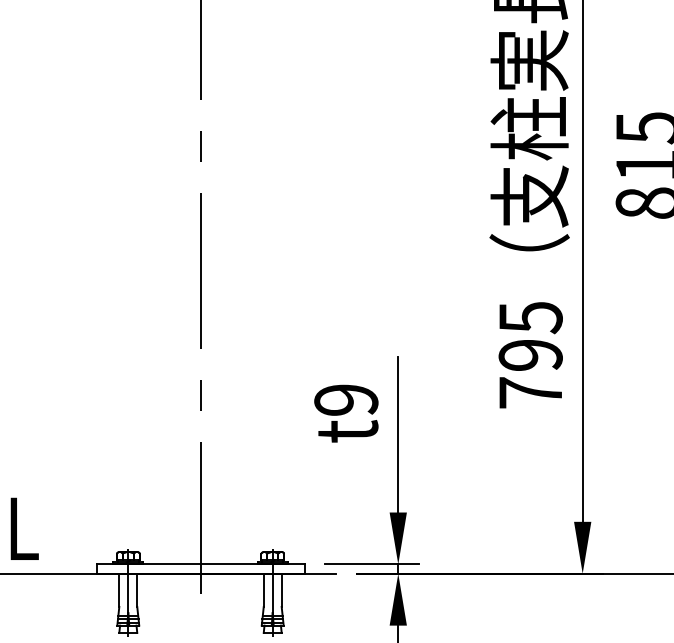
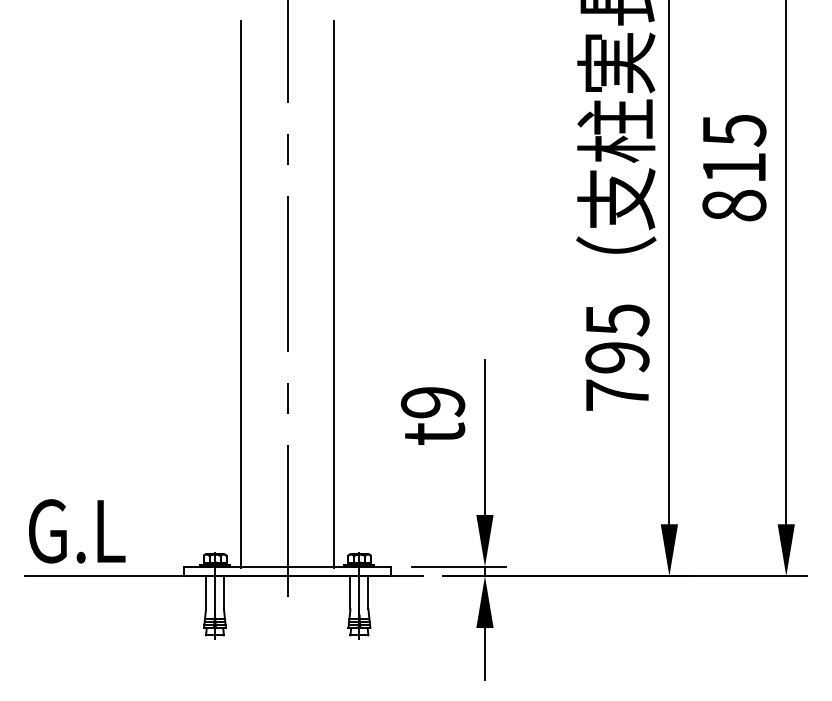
line: (154, 292) -> (241, 294), added
line: (246, 292) -> (333, 294), added

